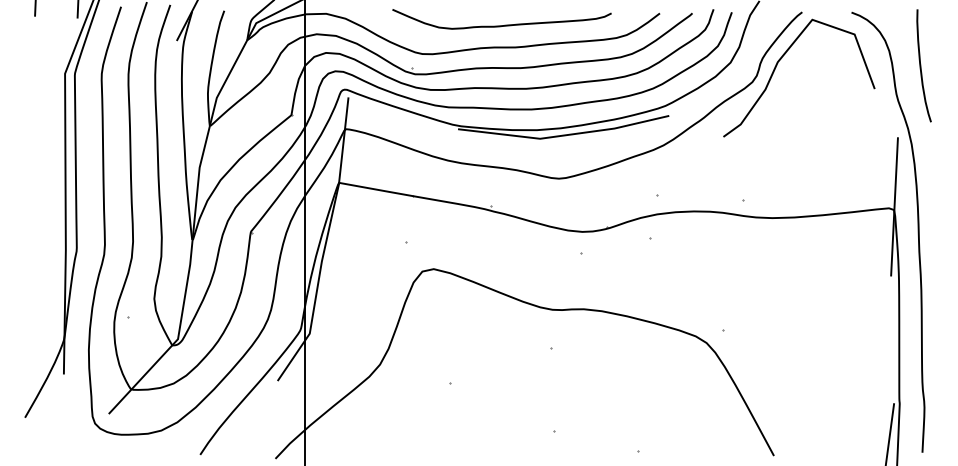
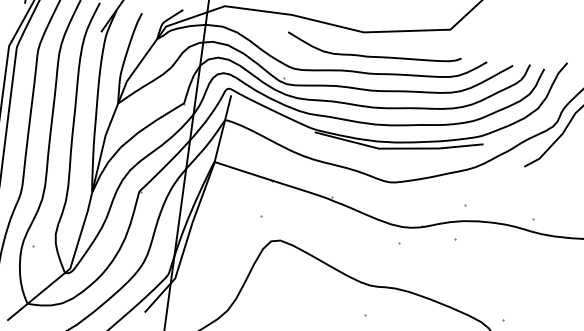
curve: (504, 24) -> (375, 55), moved

